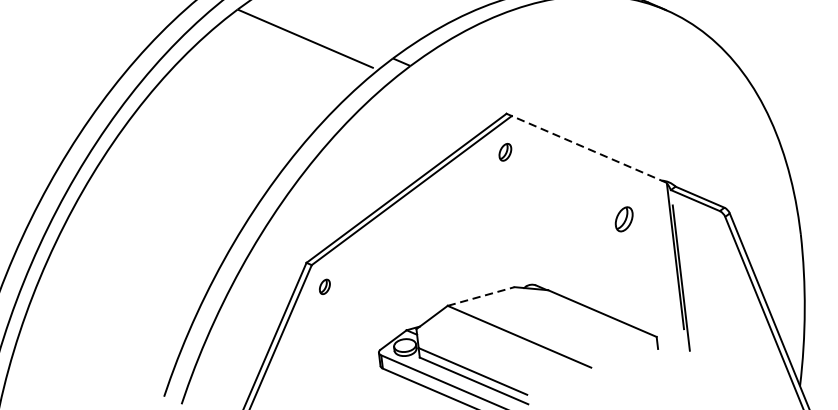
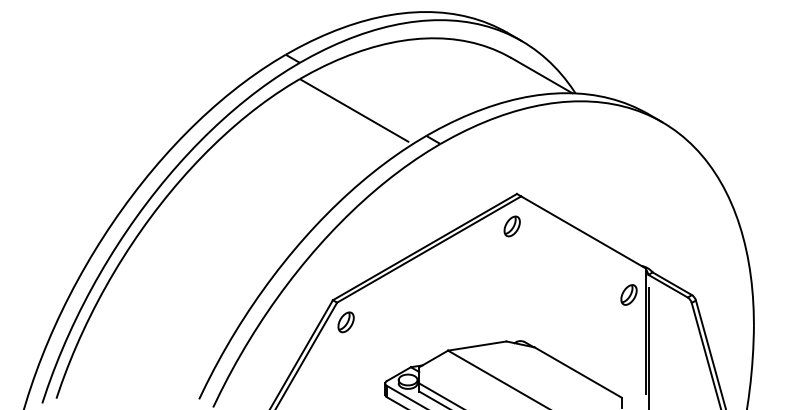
line: (589, 149) -> (583, 232), dashed -> solid
part: (504, 152) -> (511, 226), size x1.43
part: (623, 218) -> (628, 294), moved
part: (324, 287) -> (345, 322), size x1.67
line: (481, 296) -> (477, 346), dashed -> solid

